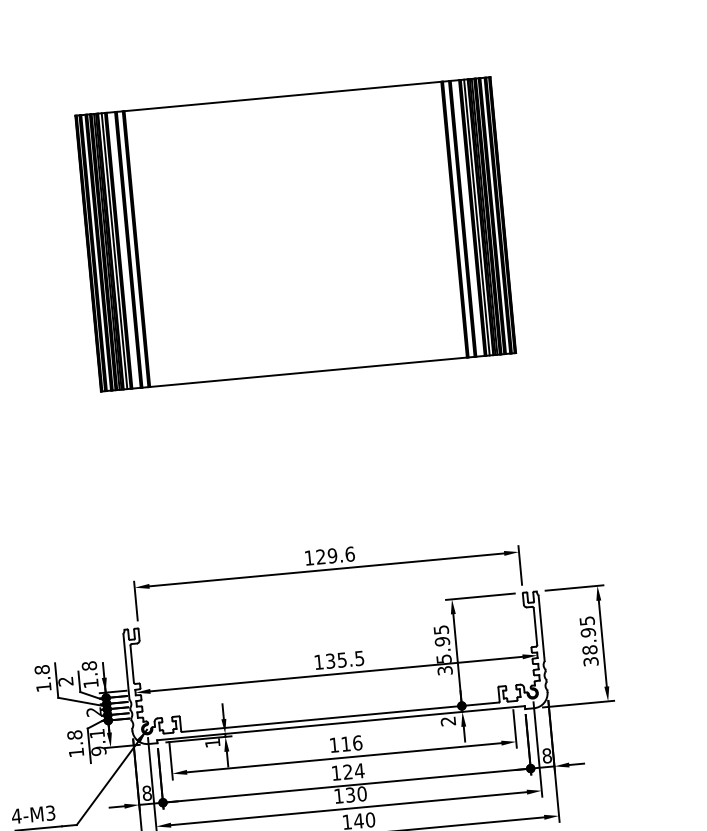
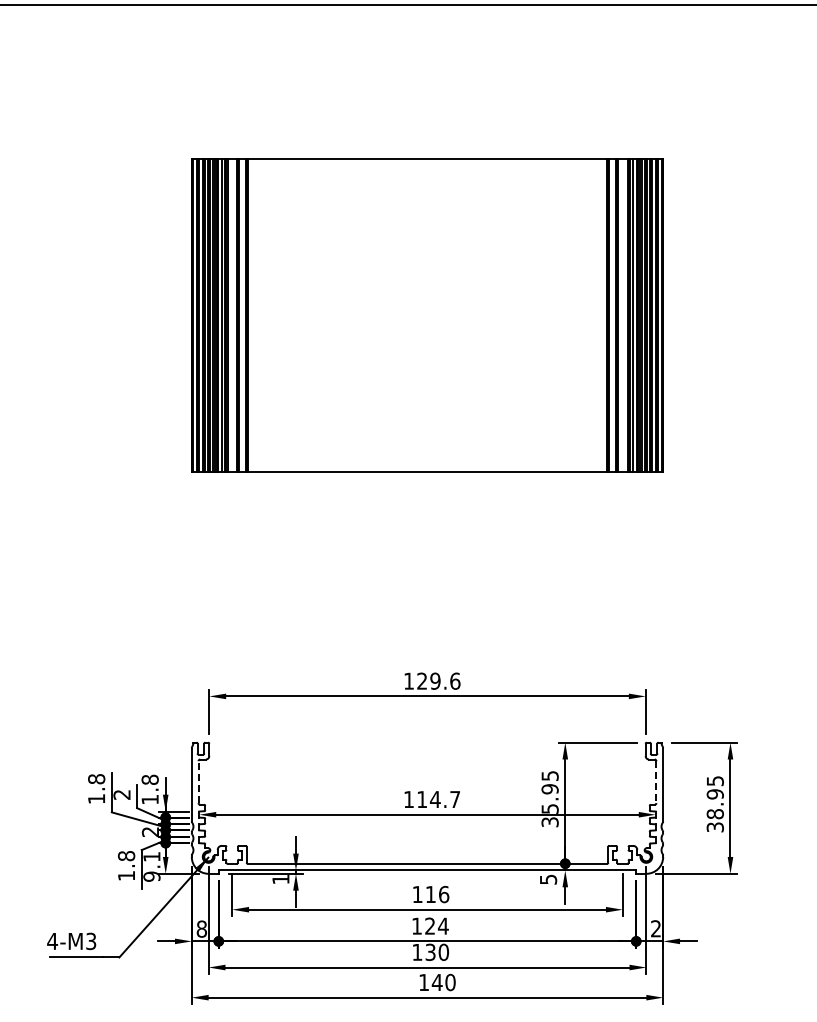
line: (535, 627) -> (656, 782), solid -> dashed
text: (344, 659) -> (438, 799), 135.5 -> 114.7
line: (132, 664) -> (198, 782), solid -> dashed
text: (448, 721) -> (548, 879), 2 -> 5
text: (547, 755) -> (656, 928), 8 -> 2

